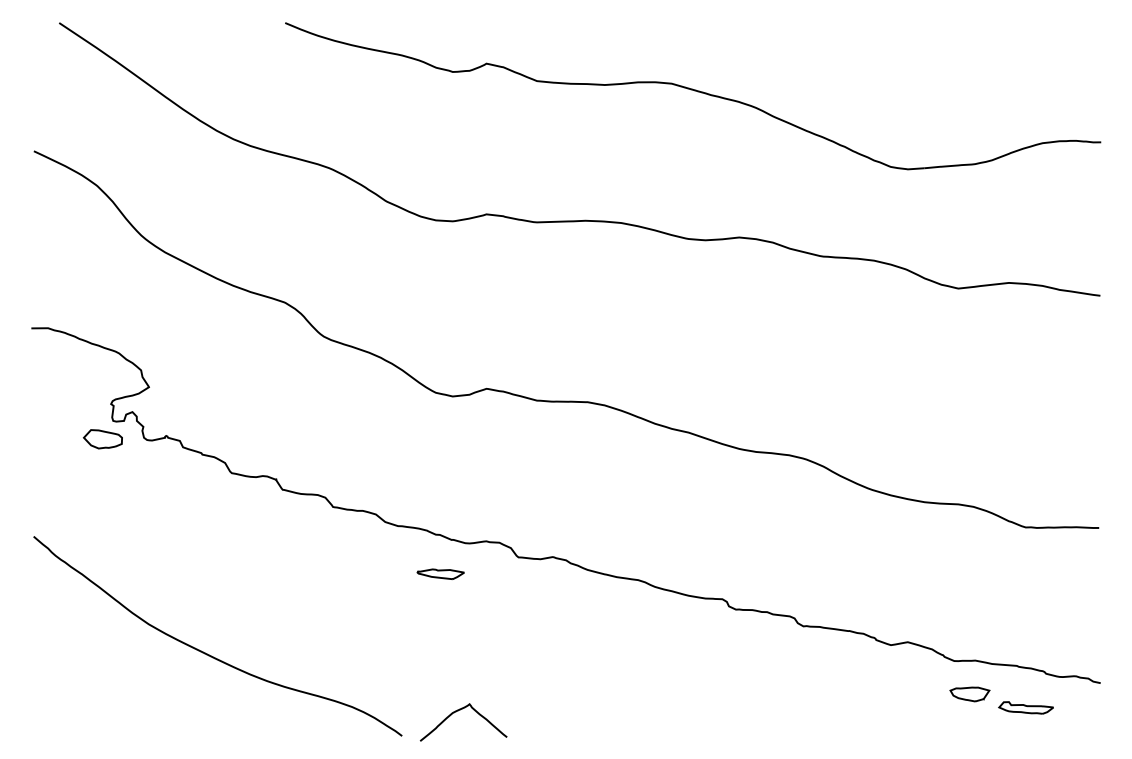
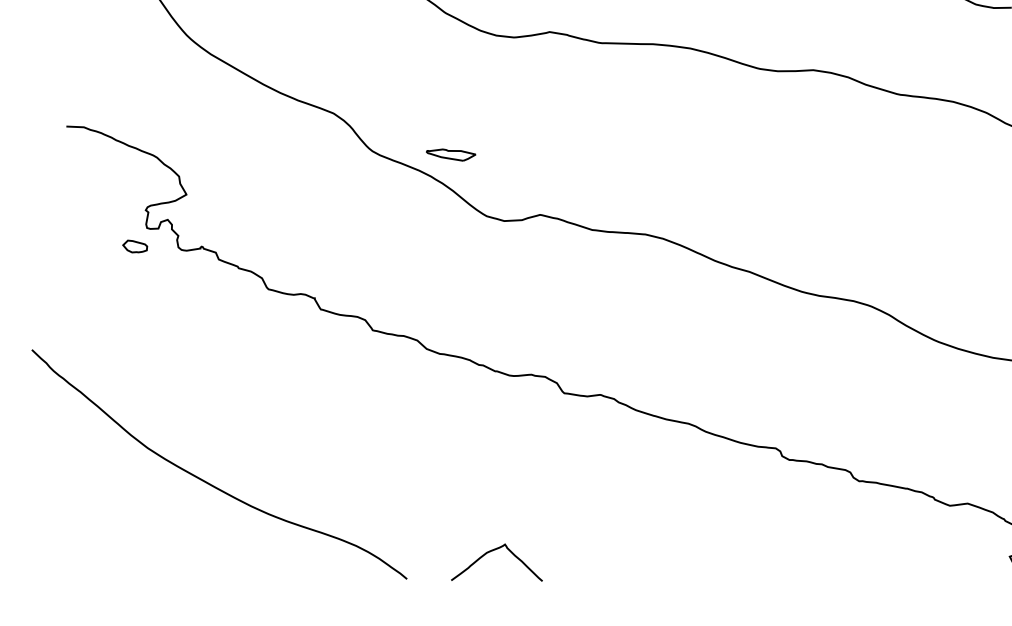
part: (102, 439) -> (134, 246), size x0.6
part: (440, 573) -> (450, 154), moved
curve: (209, 654) -> (209, 483), moved

